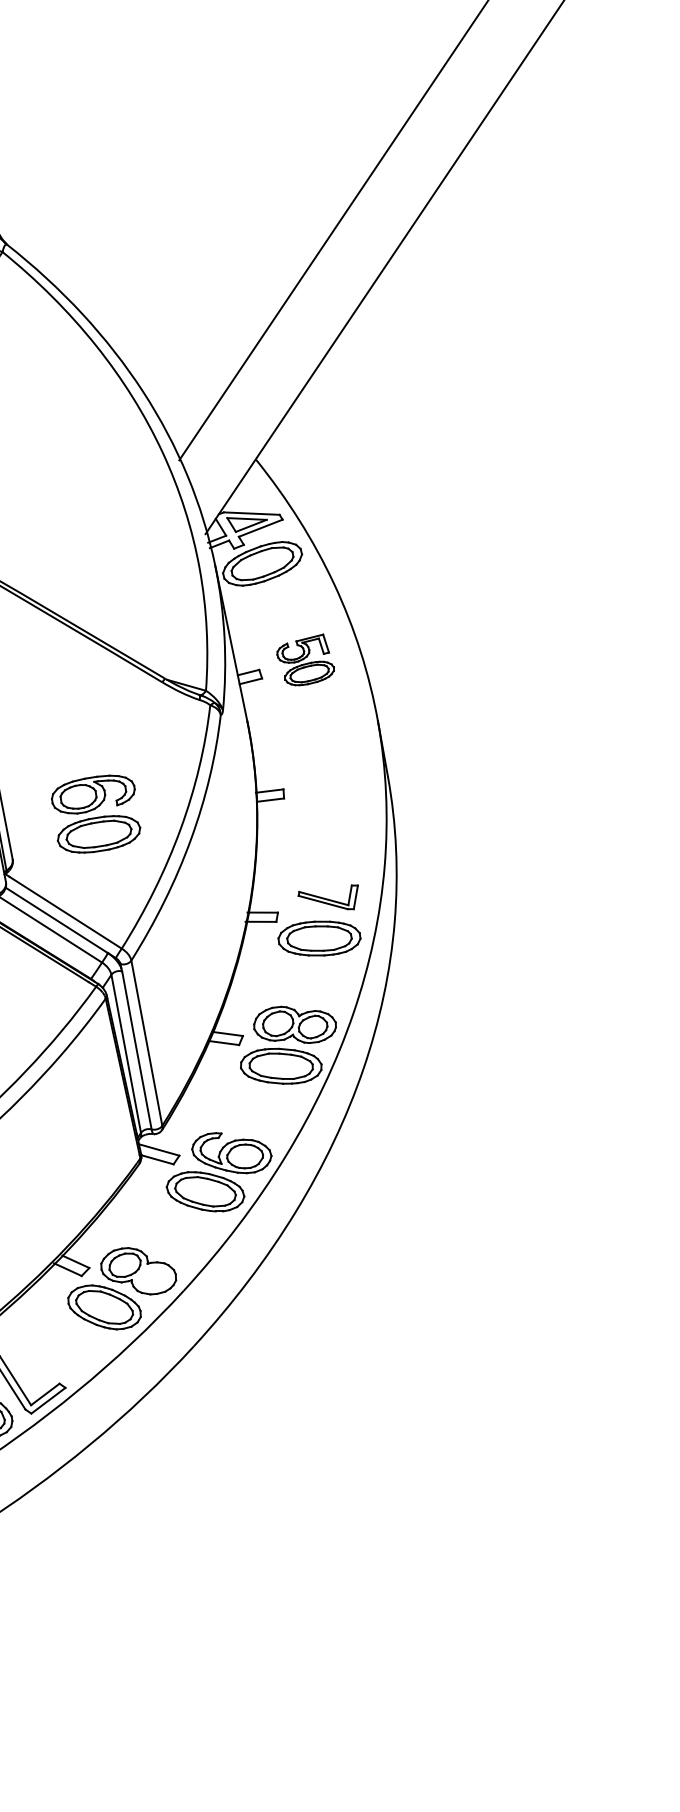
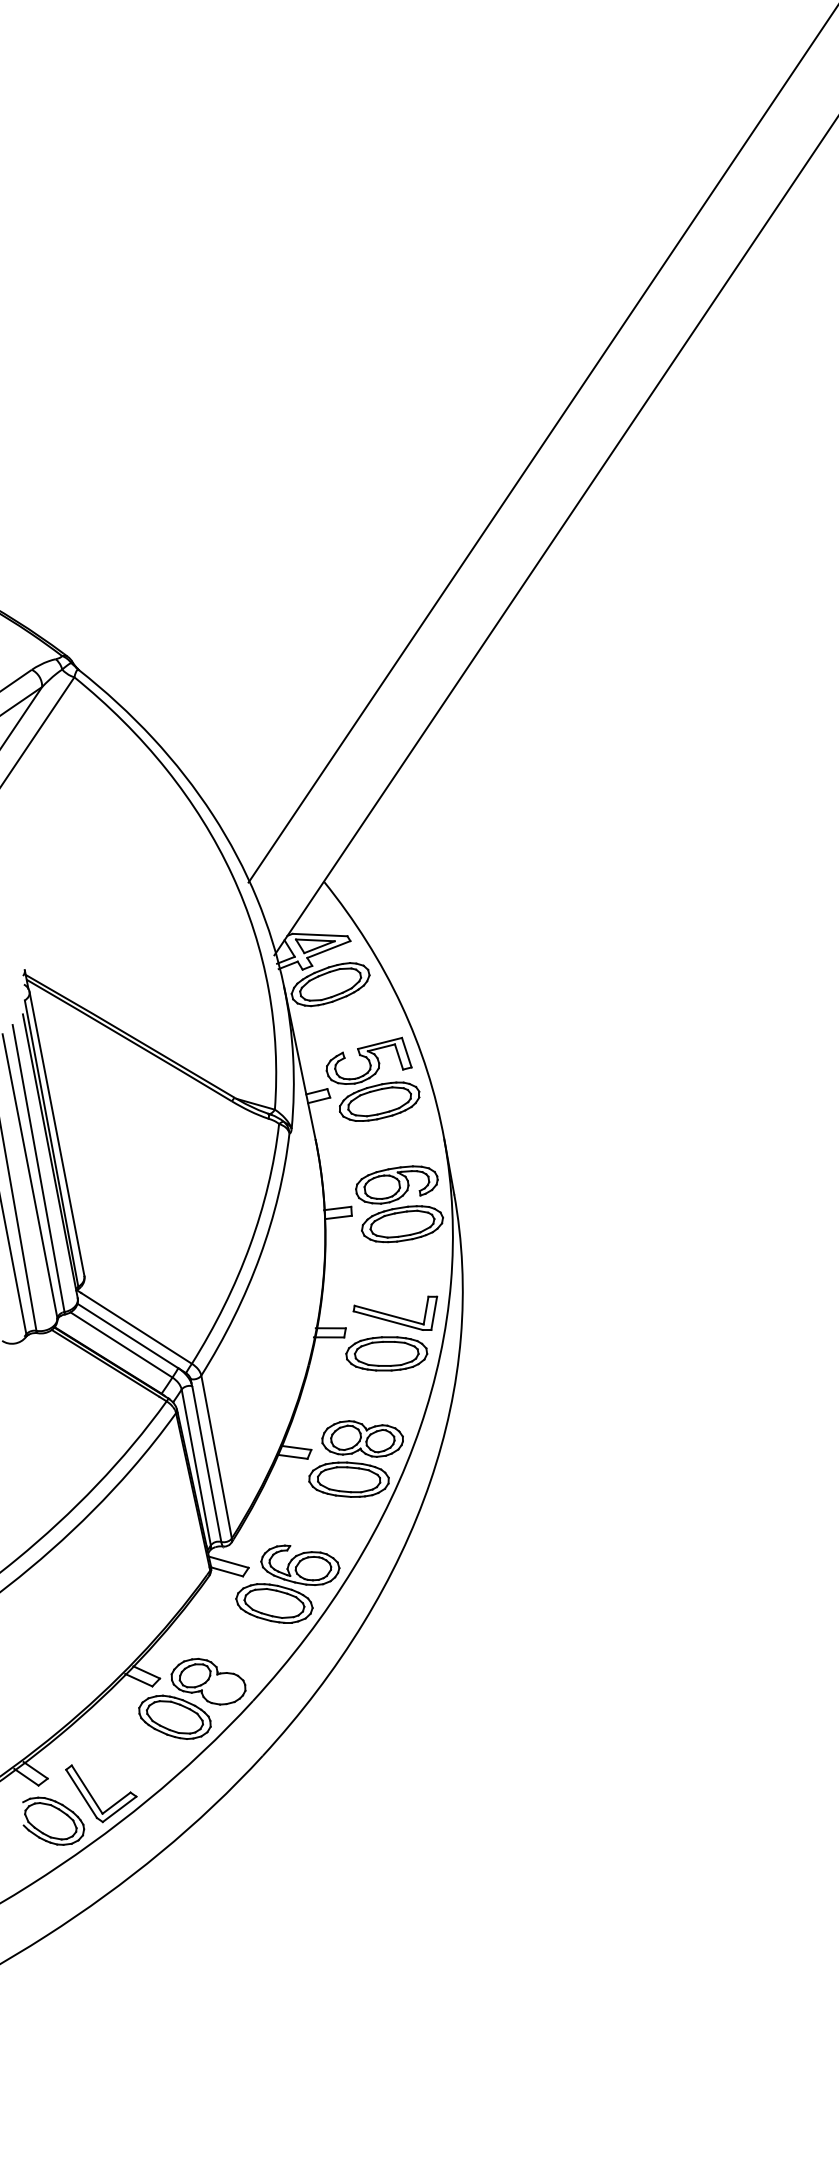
part: (305, 659) -> (372, 1078), size x1.67
part: (96, 814) -> (399, 1204), moved
part: (328, 896) -> (395, 1312), size x1.43

